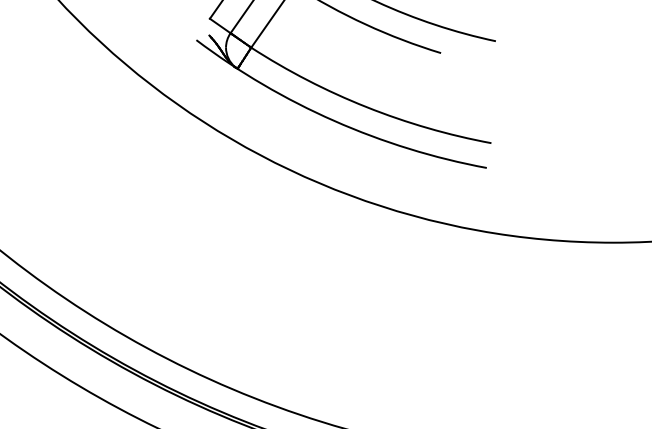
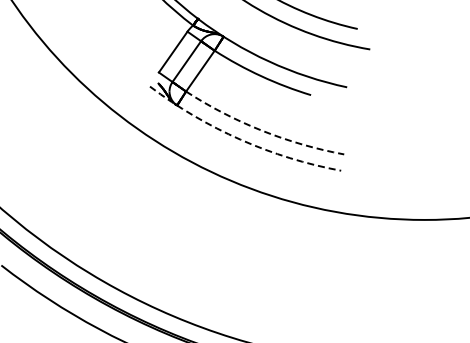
arc: (367, 106) -> (262, 130), solid -> dashed
arc: (333, 120) -> (240, 139), solid -> dashed

